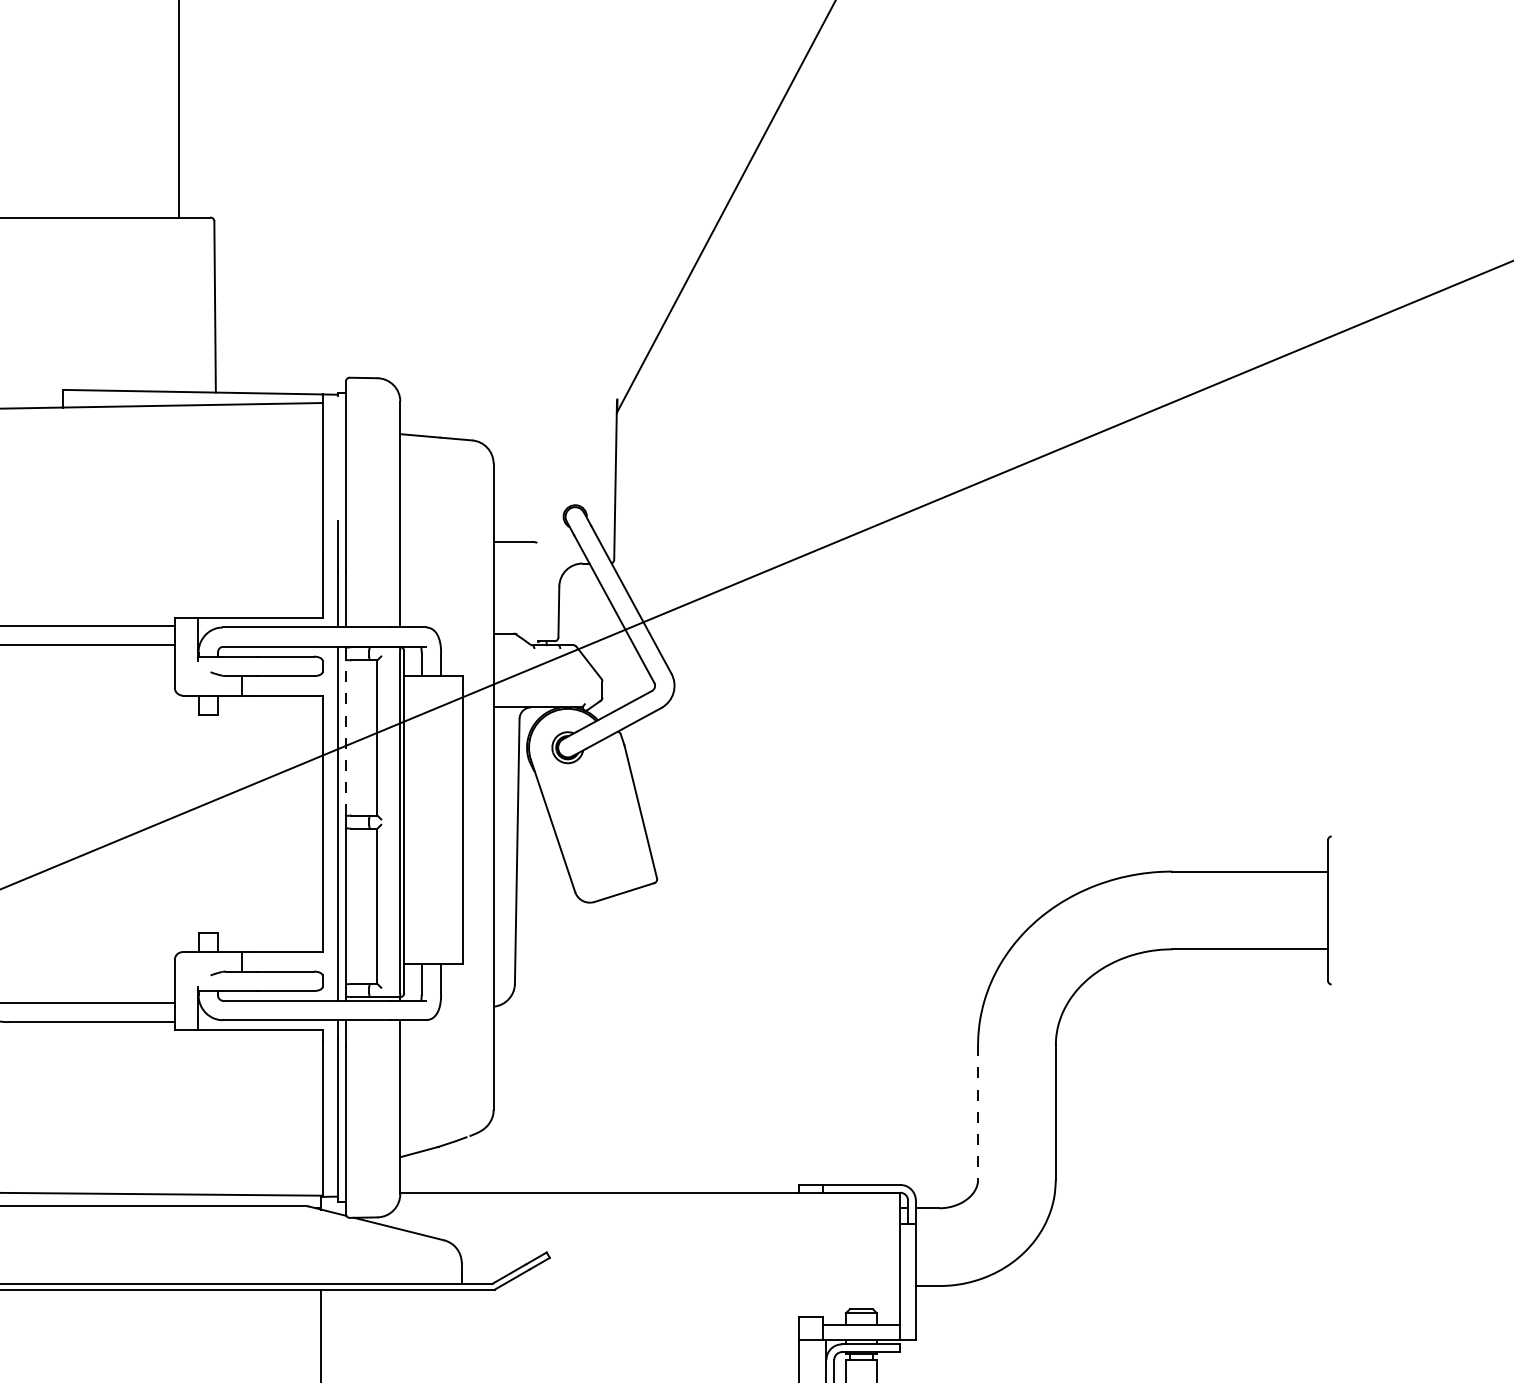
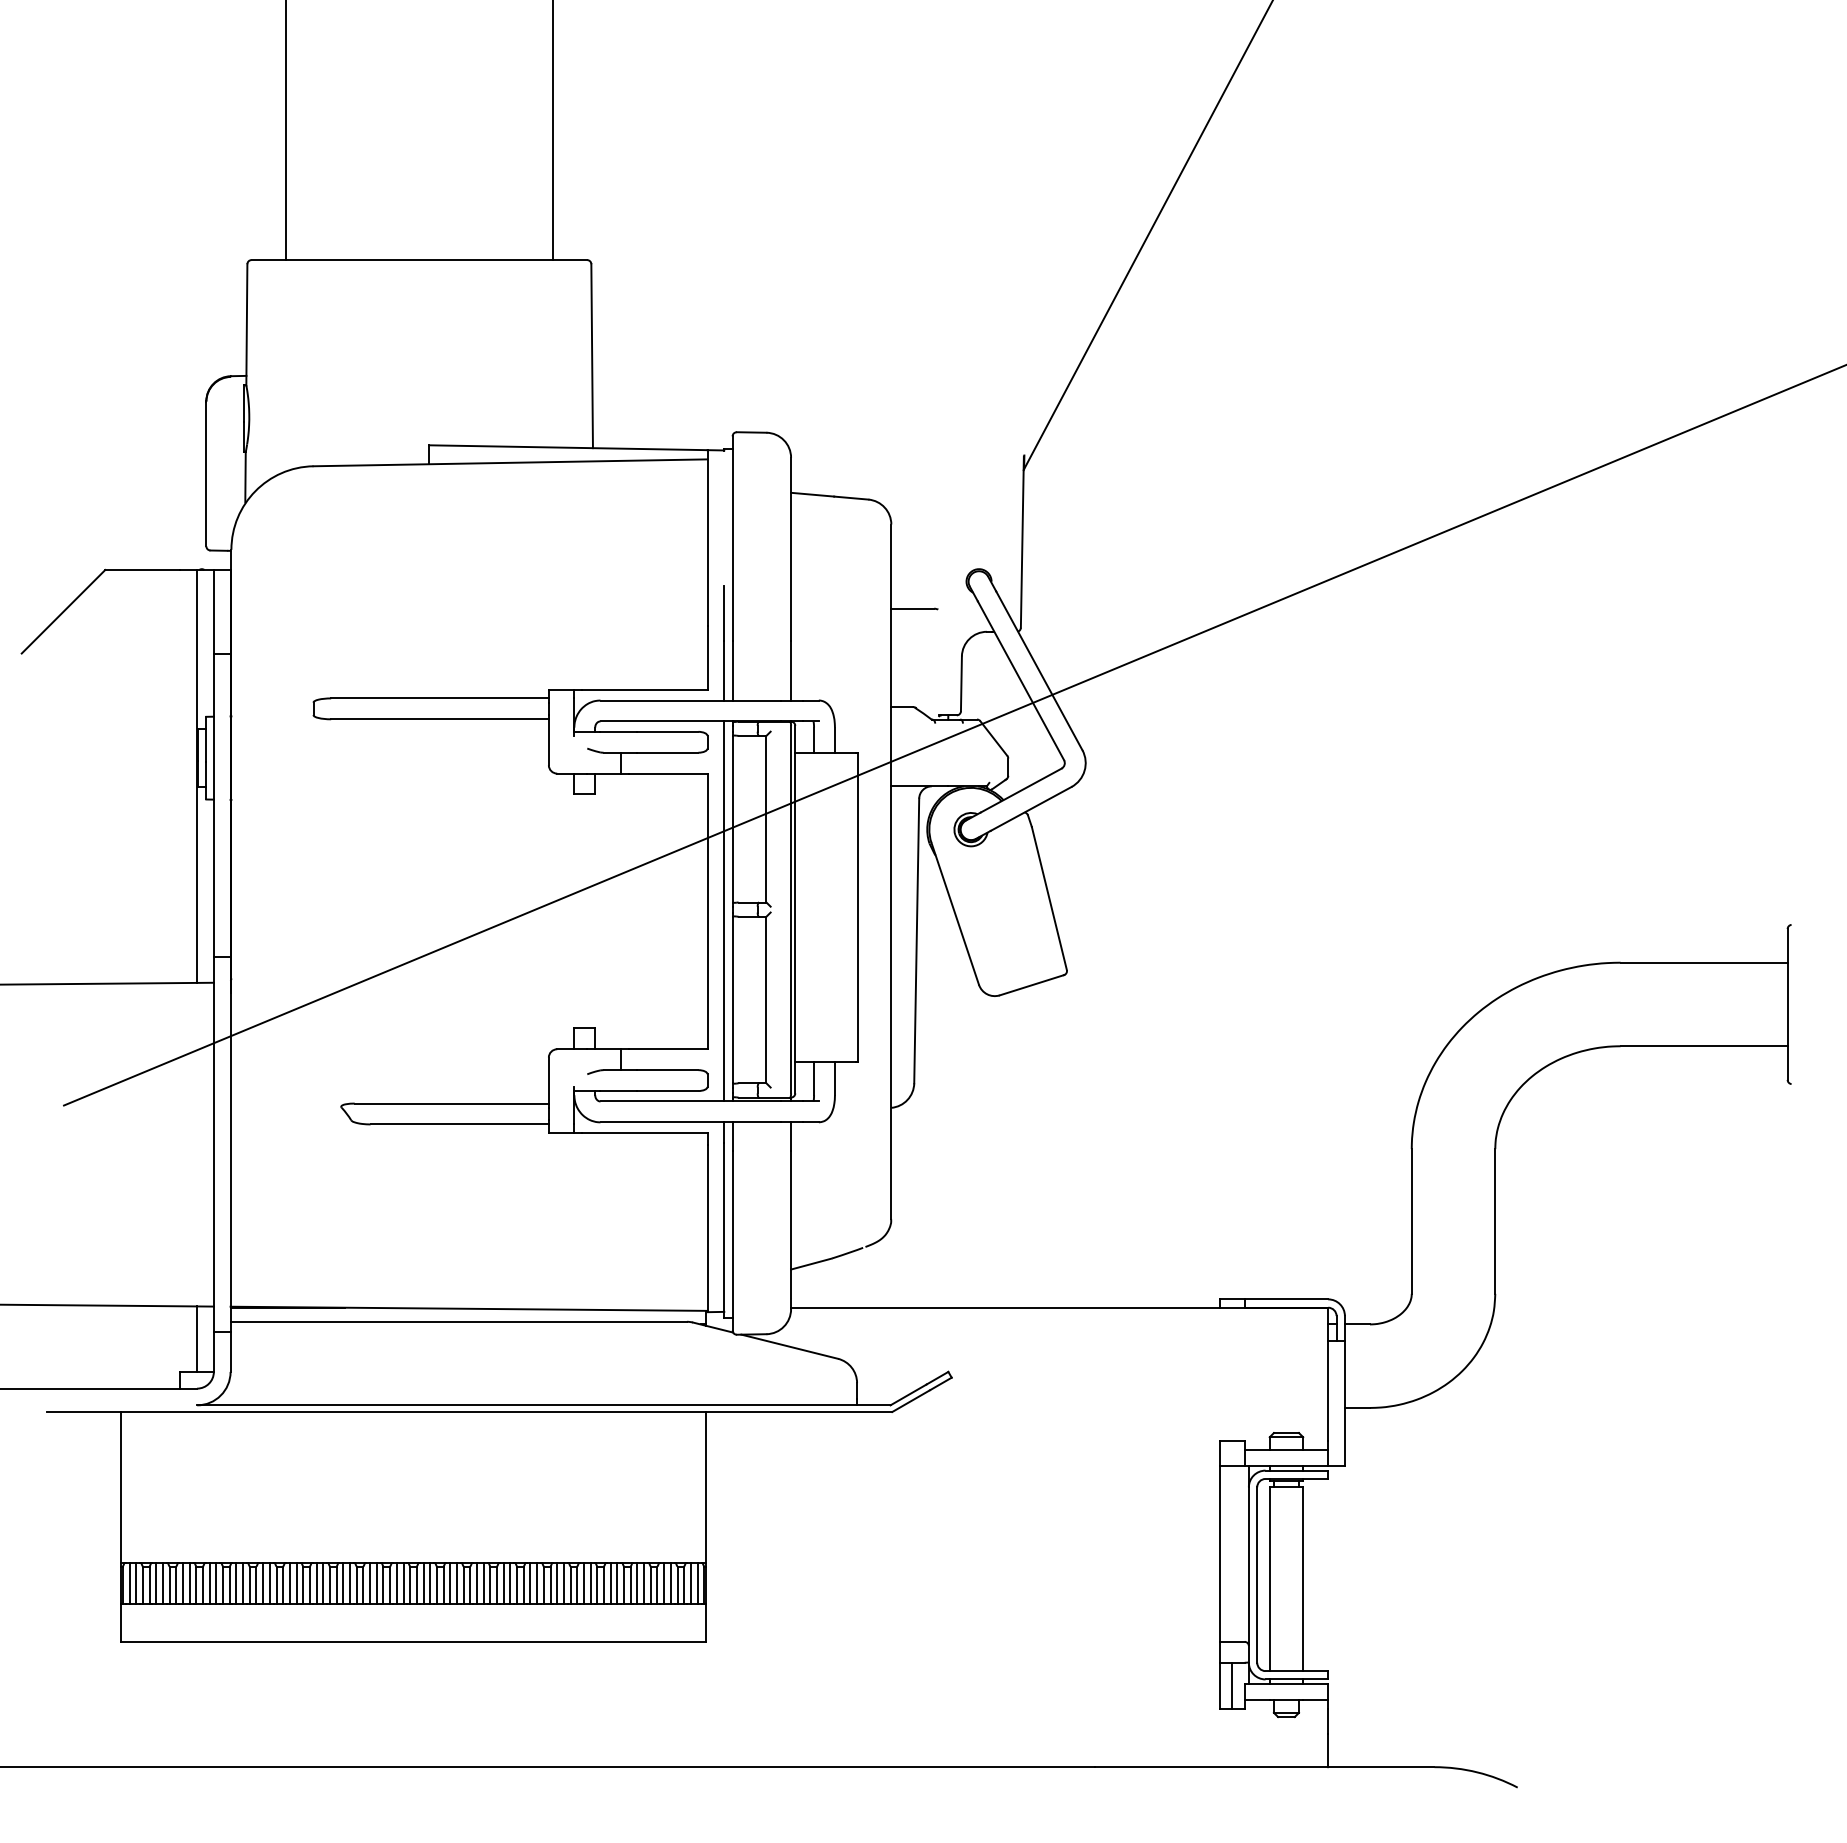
line: (345, 737) -> (732, 818), dashed -> solid
line: (977, 1113) -> (1411, 1222), dashed -> solid

